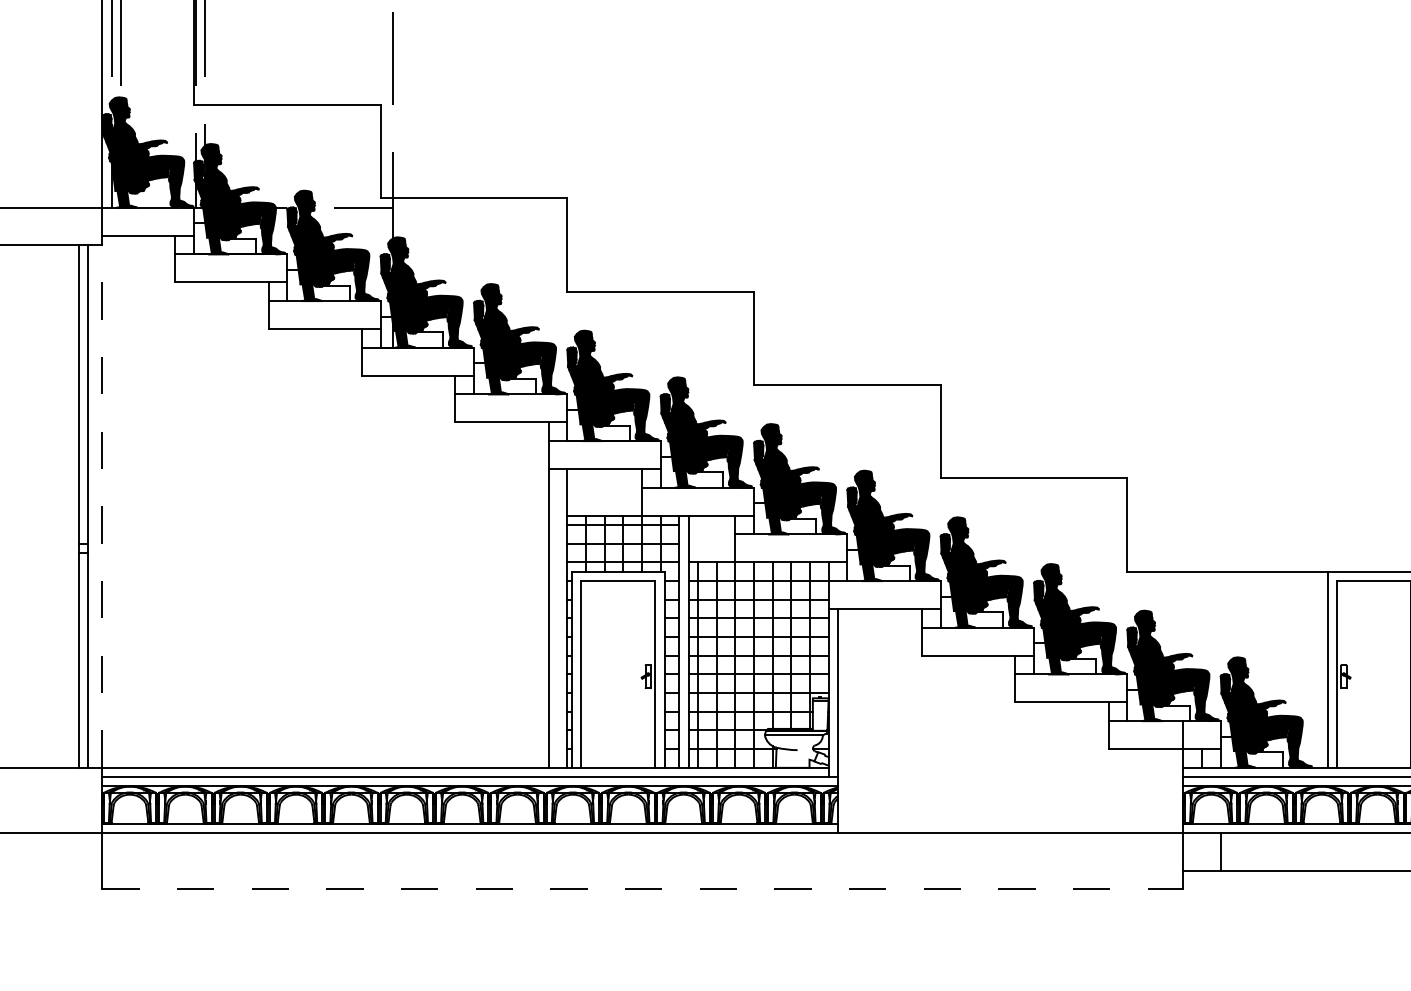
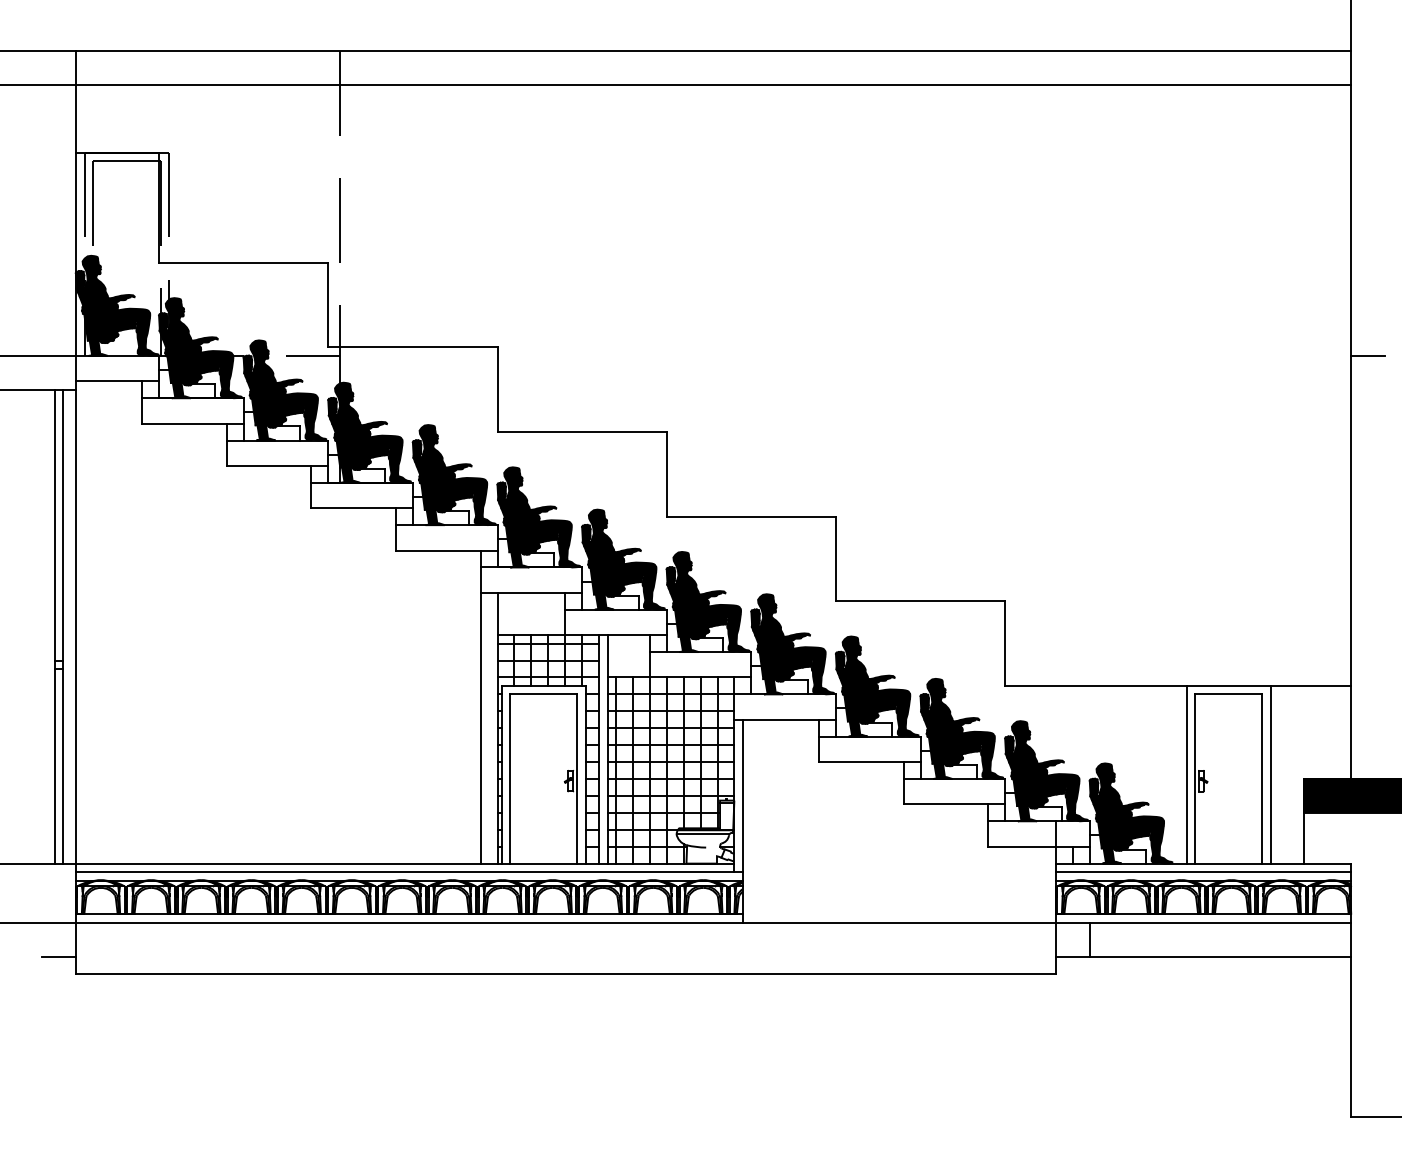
line: (101, 506) -> (75, 626), dashed -> solid
line: (83, 870) -> (58, 956), added
line: (643, 889) -> (566, 973), dashed -> solid

